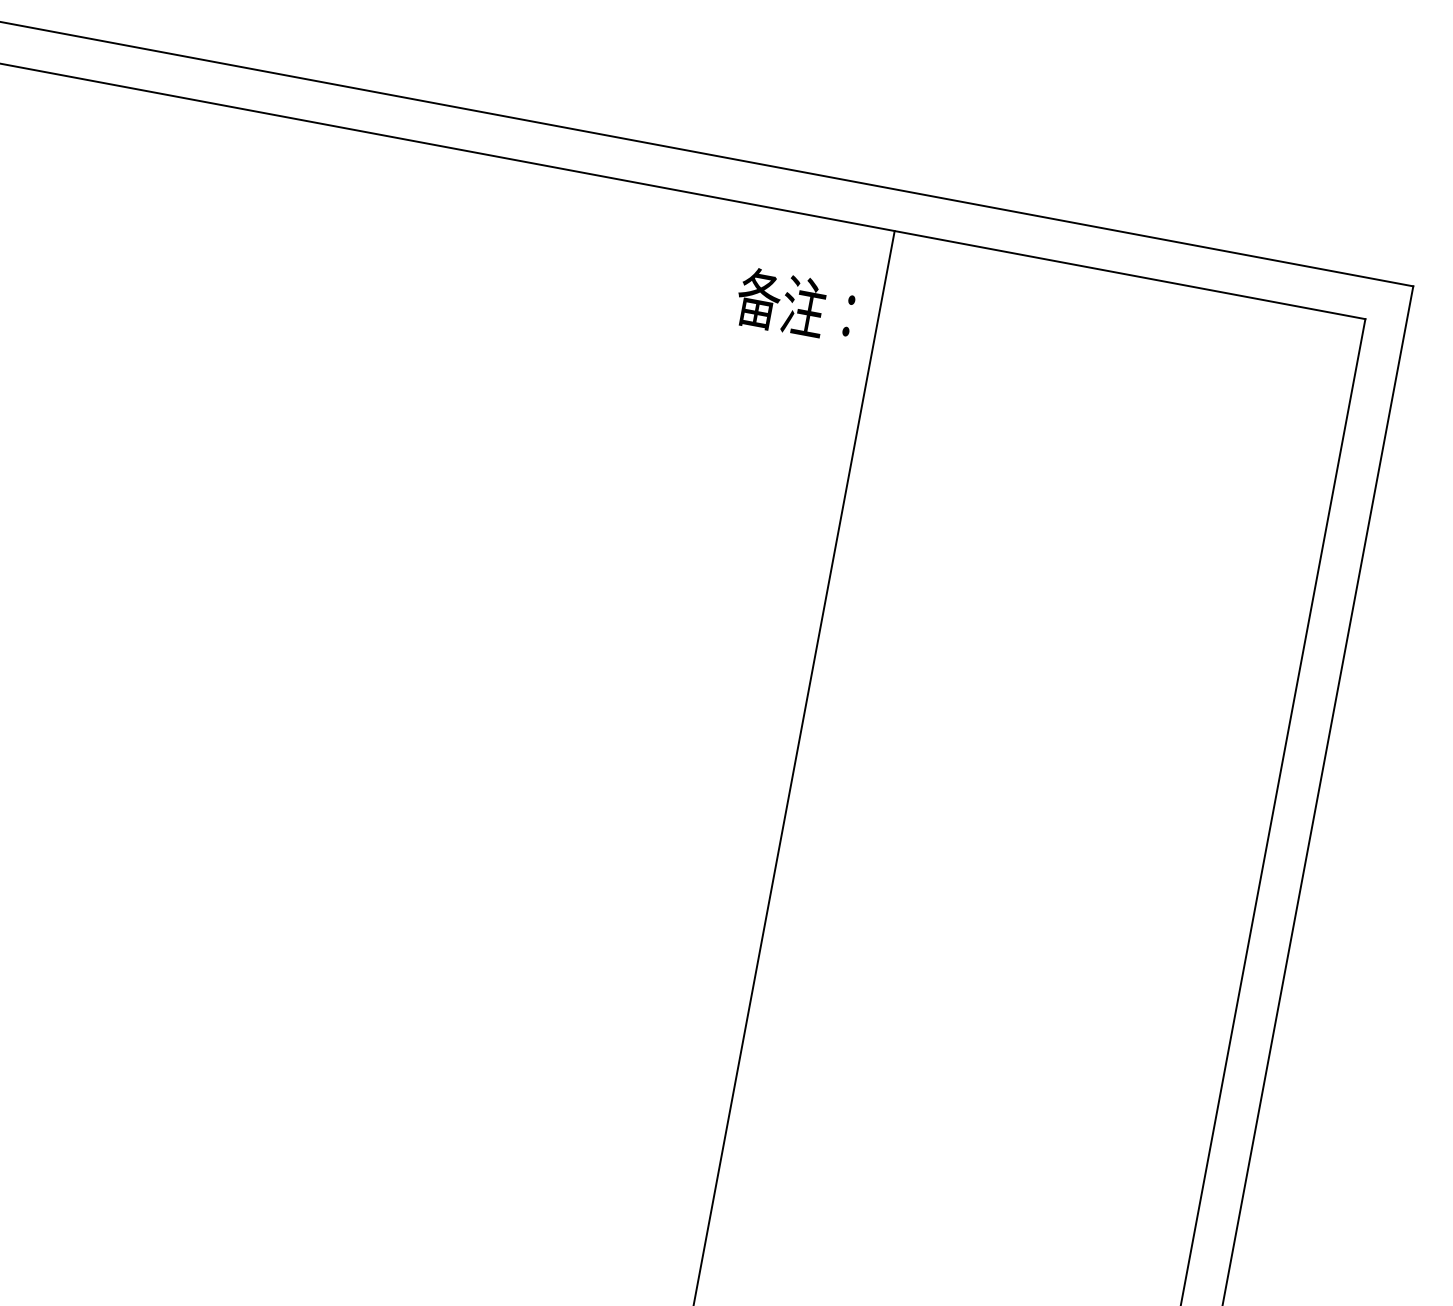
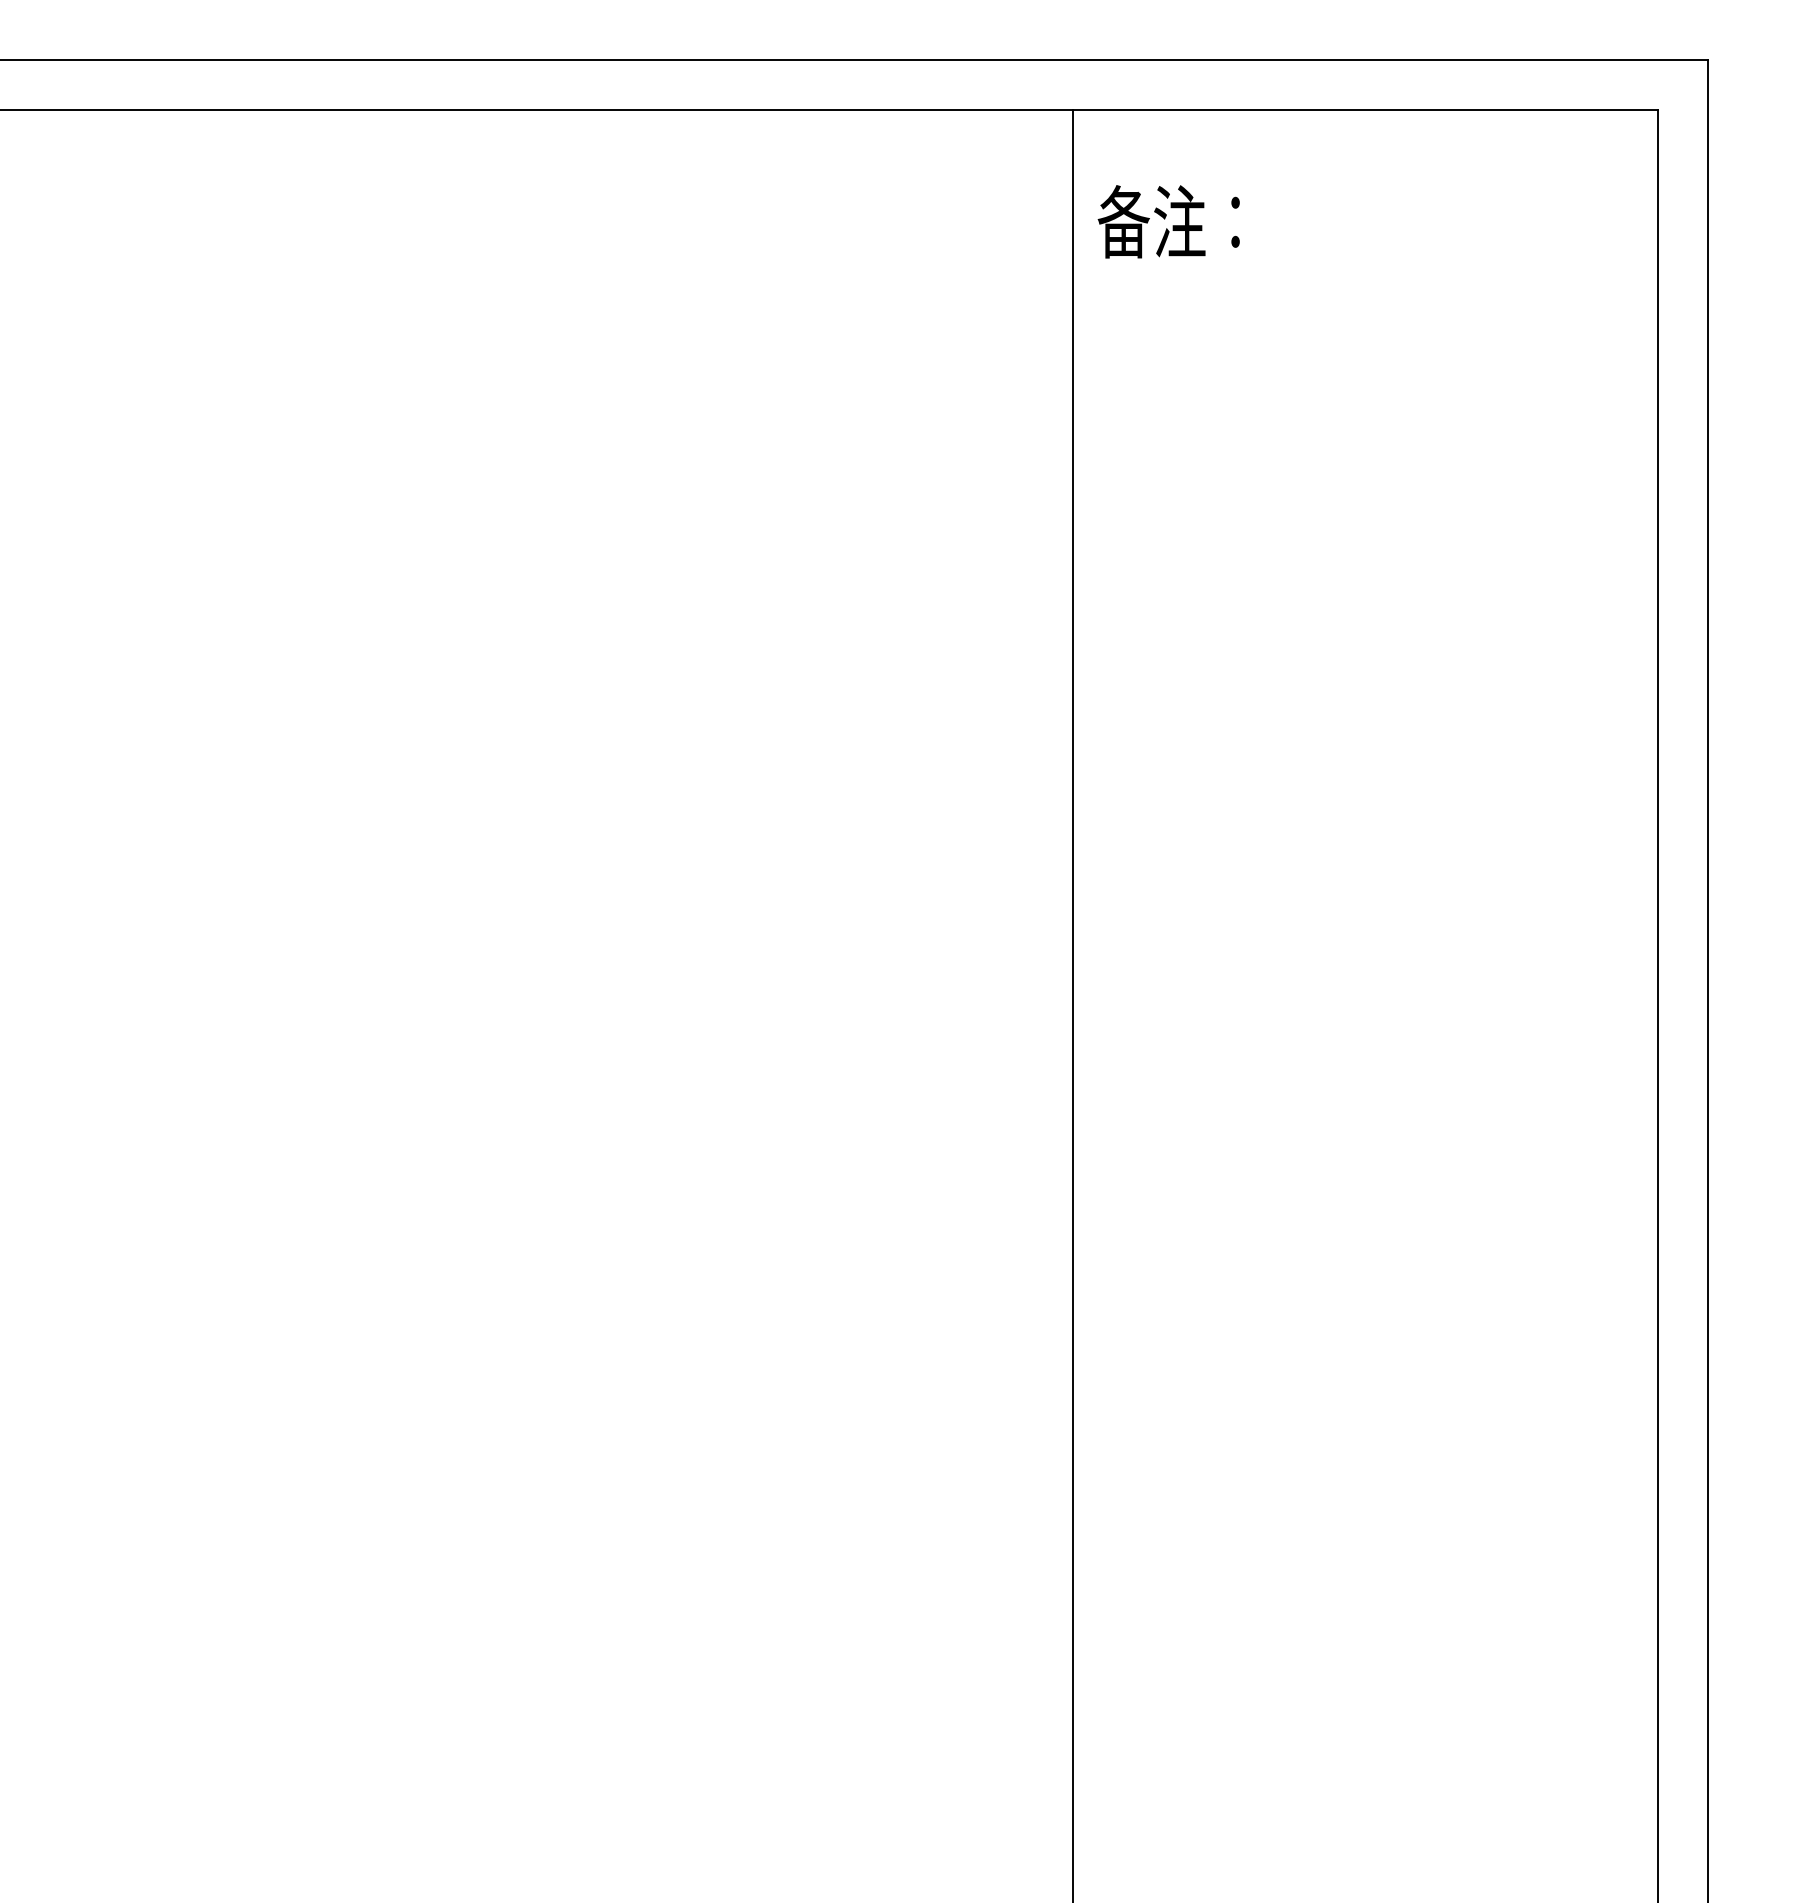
text: (795, 305) -> (1168, 221), moved

